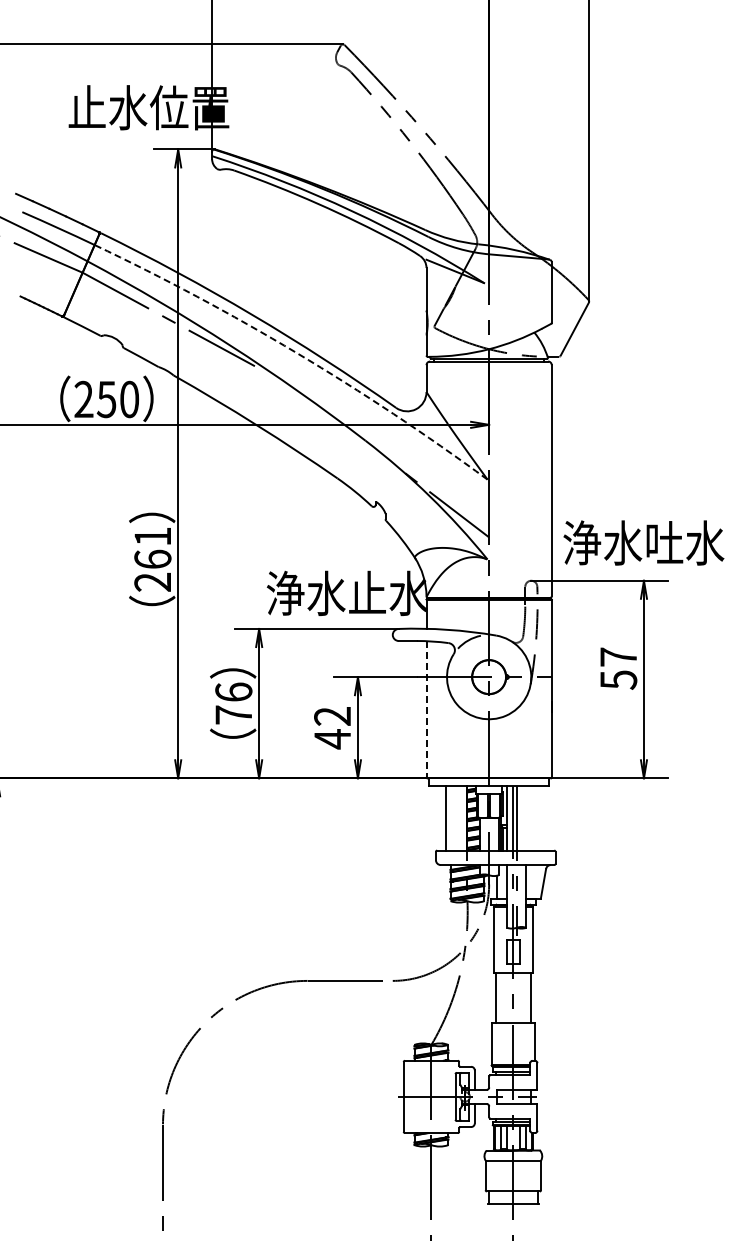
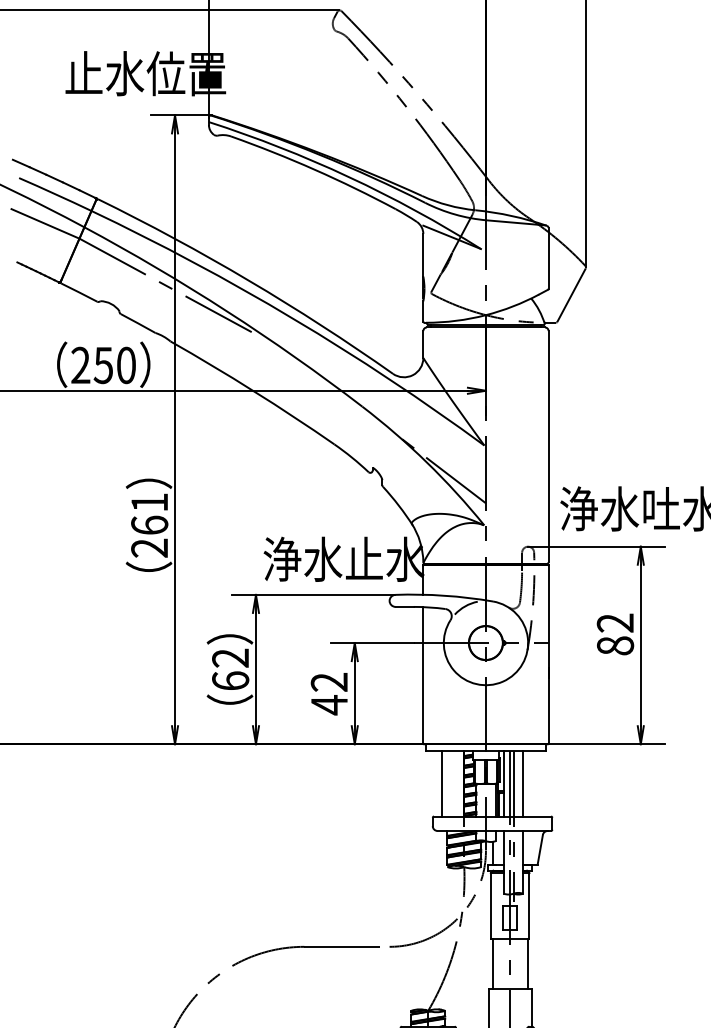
arc: (296, 352) -> (293, 318), dashed -> solid
text: (618, 668) -> (615, 634), 57 -> 82
text: (233, 703) -> (230, 669), 76 -> 62
line: (426, 709) -> (423, 675), dashed -> solid
line: (526, 817) -> (523, 783), added

